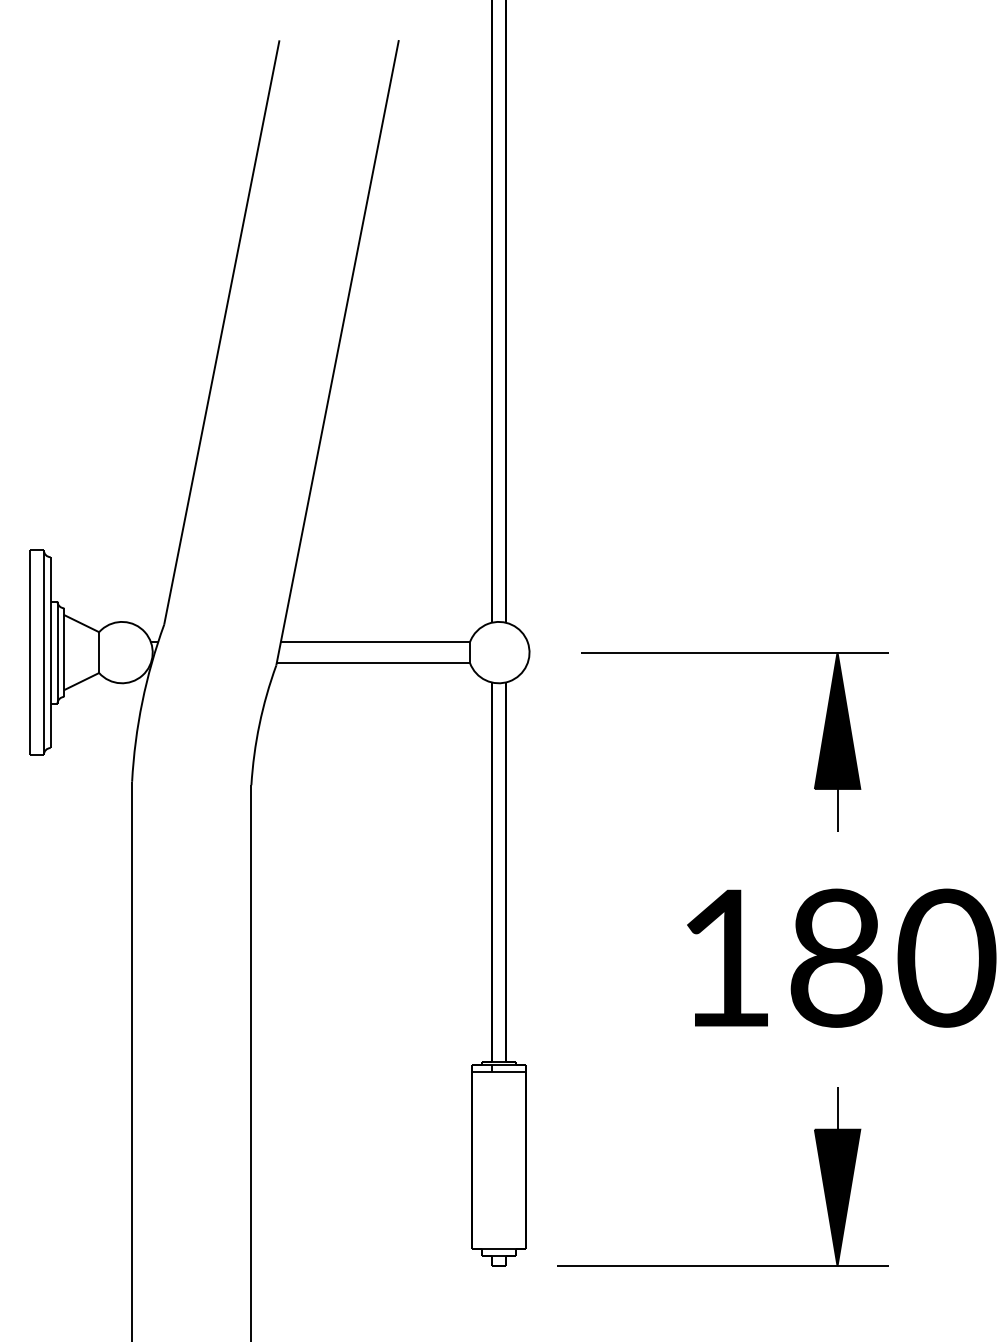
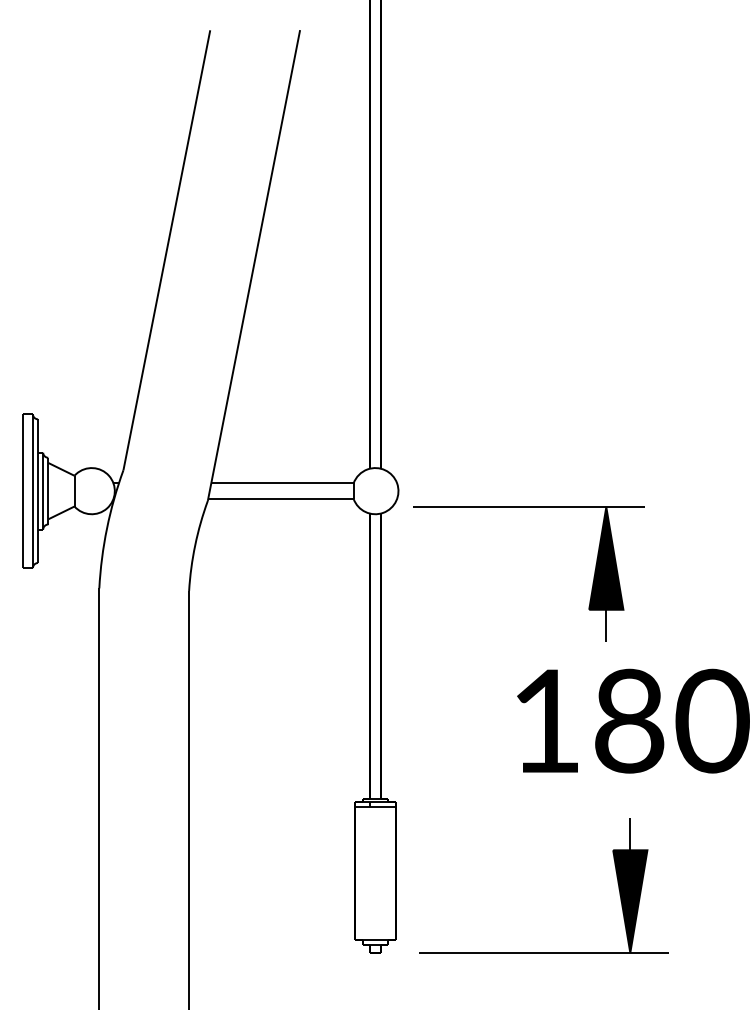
part: (819, 752) -> (592, 582), moved

